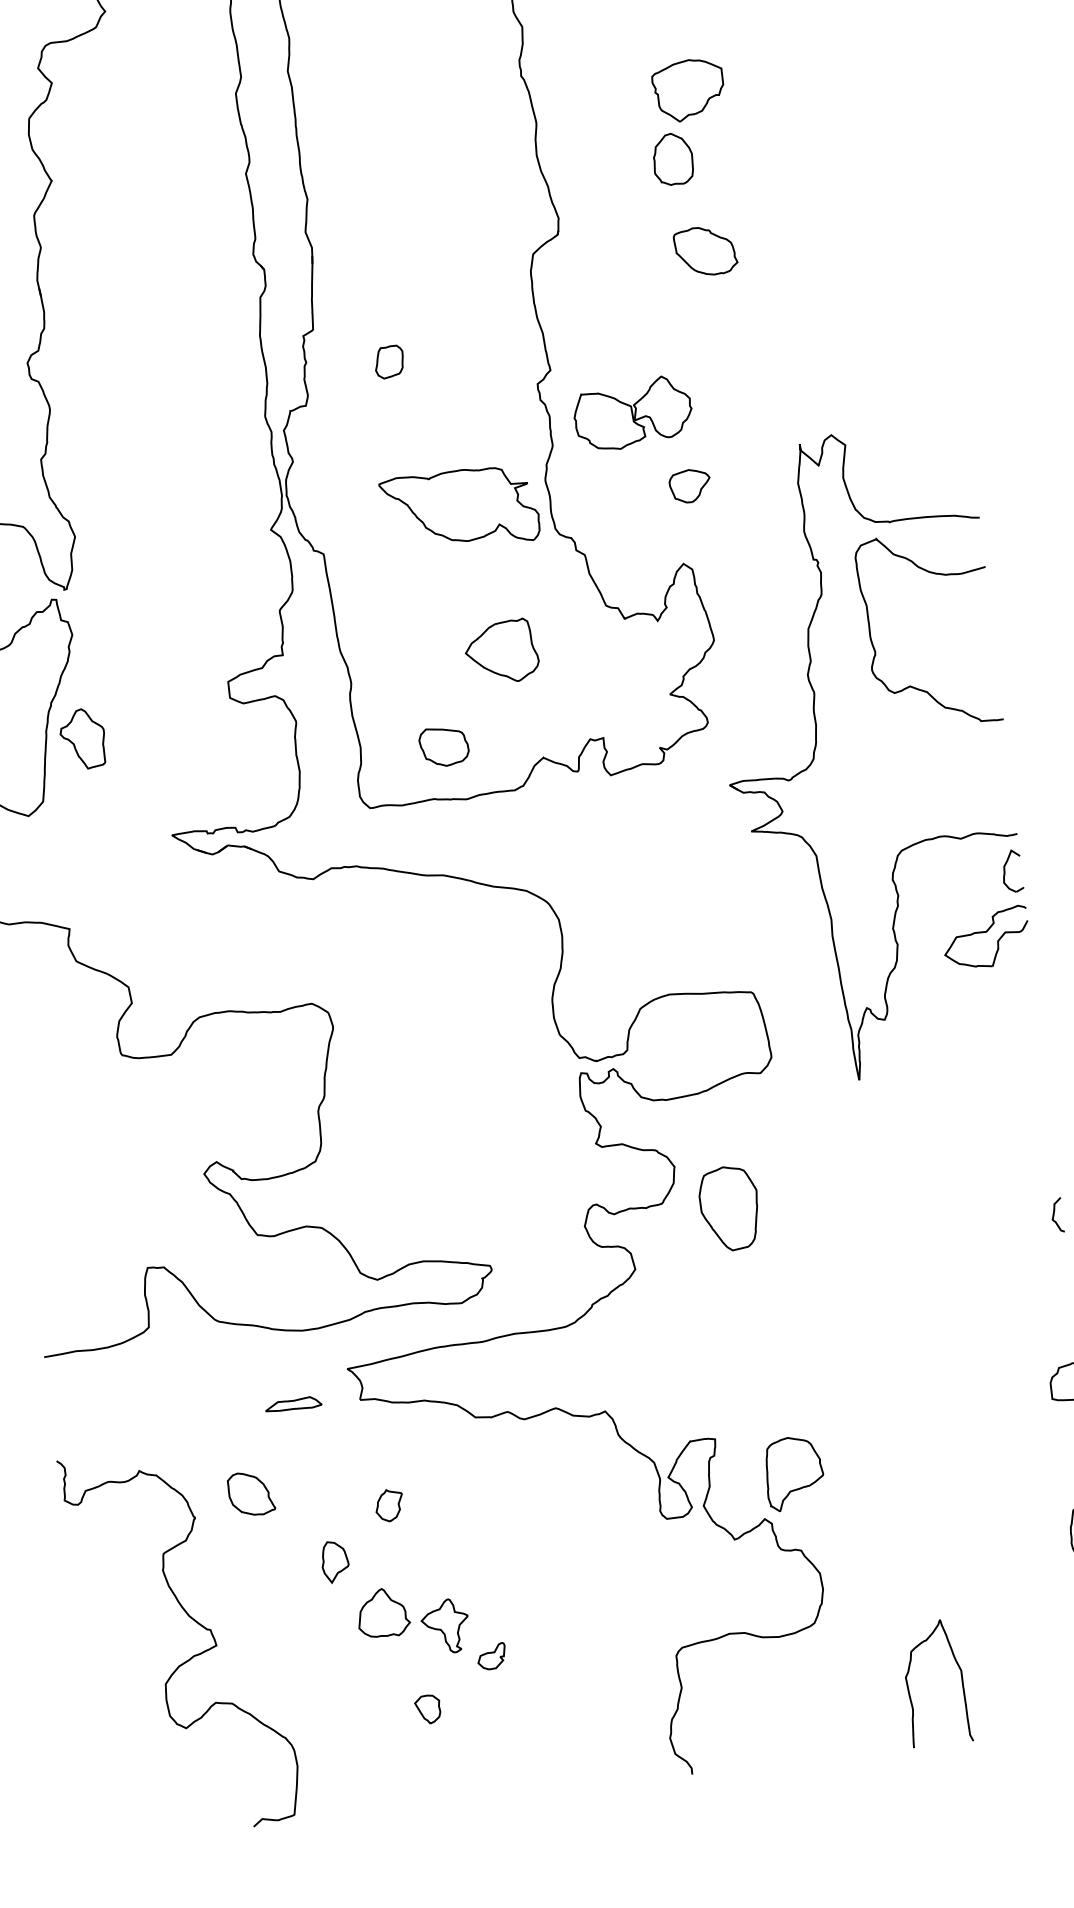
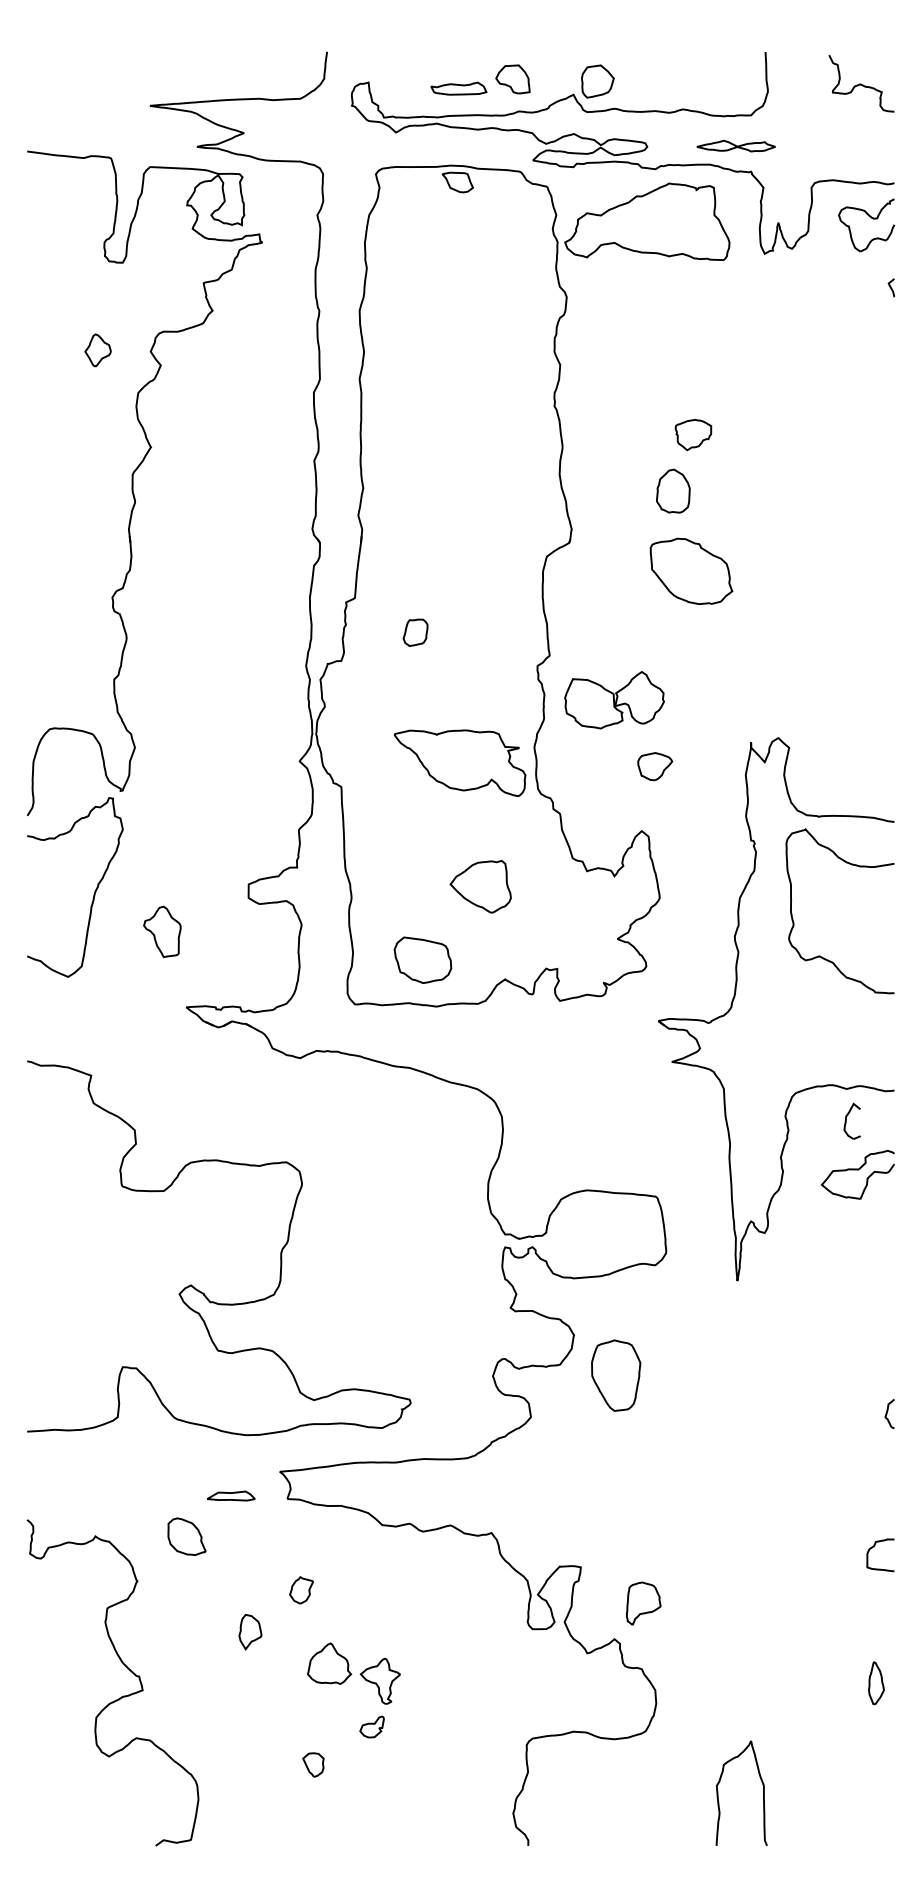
part: (688, 89) -> (693, 434), size x0.6
part: (705, 251) -> (691, 571), size x1.6
part: (83, 738) -> (162, 931), moved
part: (444, 746) -> (423, 960), size x1.4
part: (1011, 870) -> (851, 1120), moved
part: (793, 1473) -> (643, 1603), size x0.7
part: (250, 1493) -> (186, 1536), moved
part: (412, 1621) -> (353, 1673), moved

